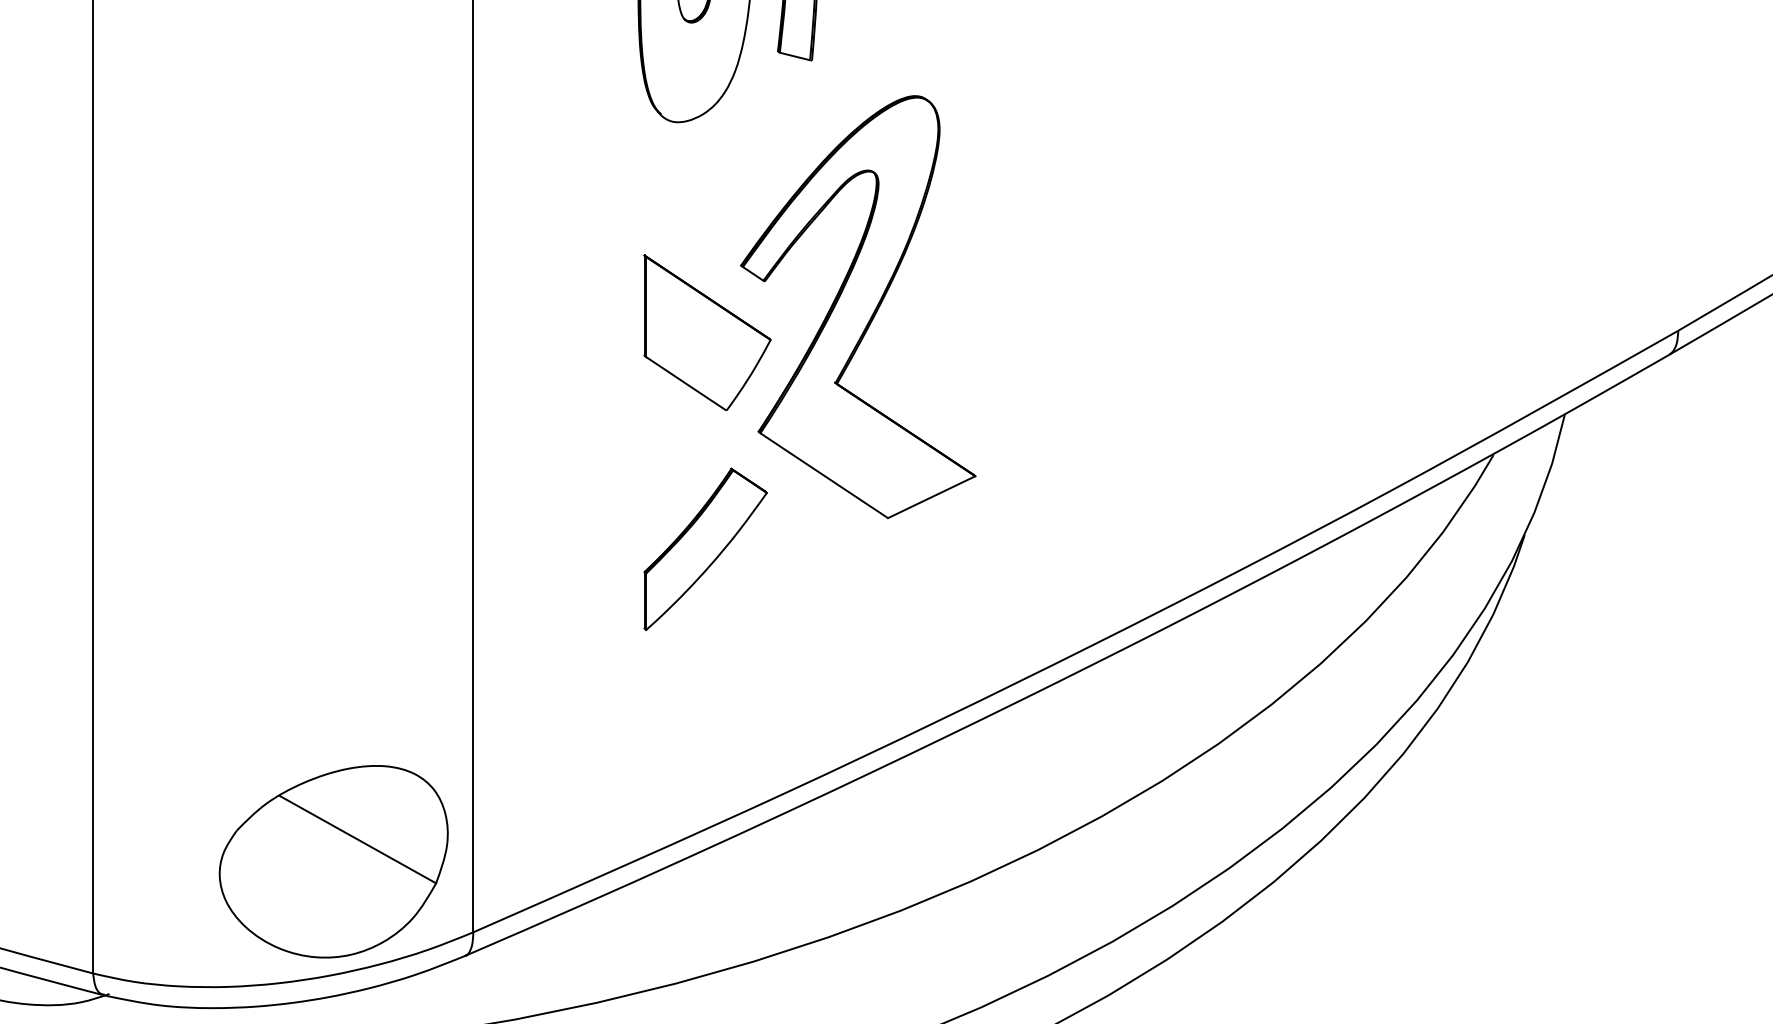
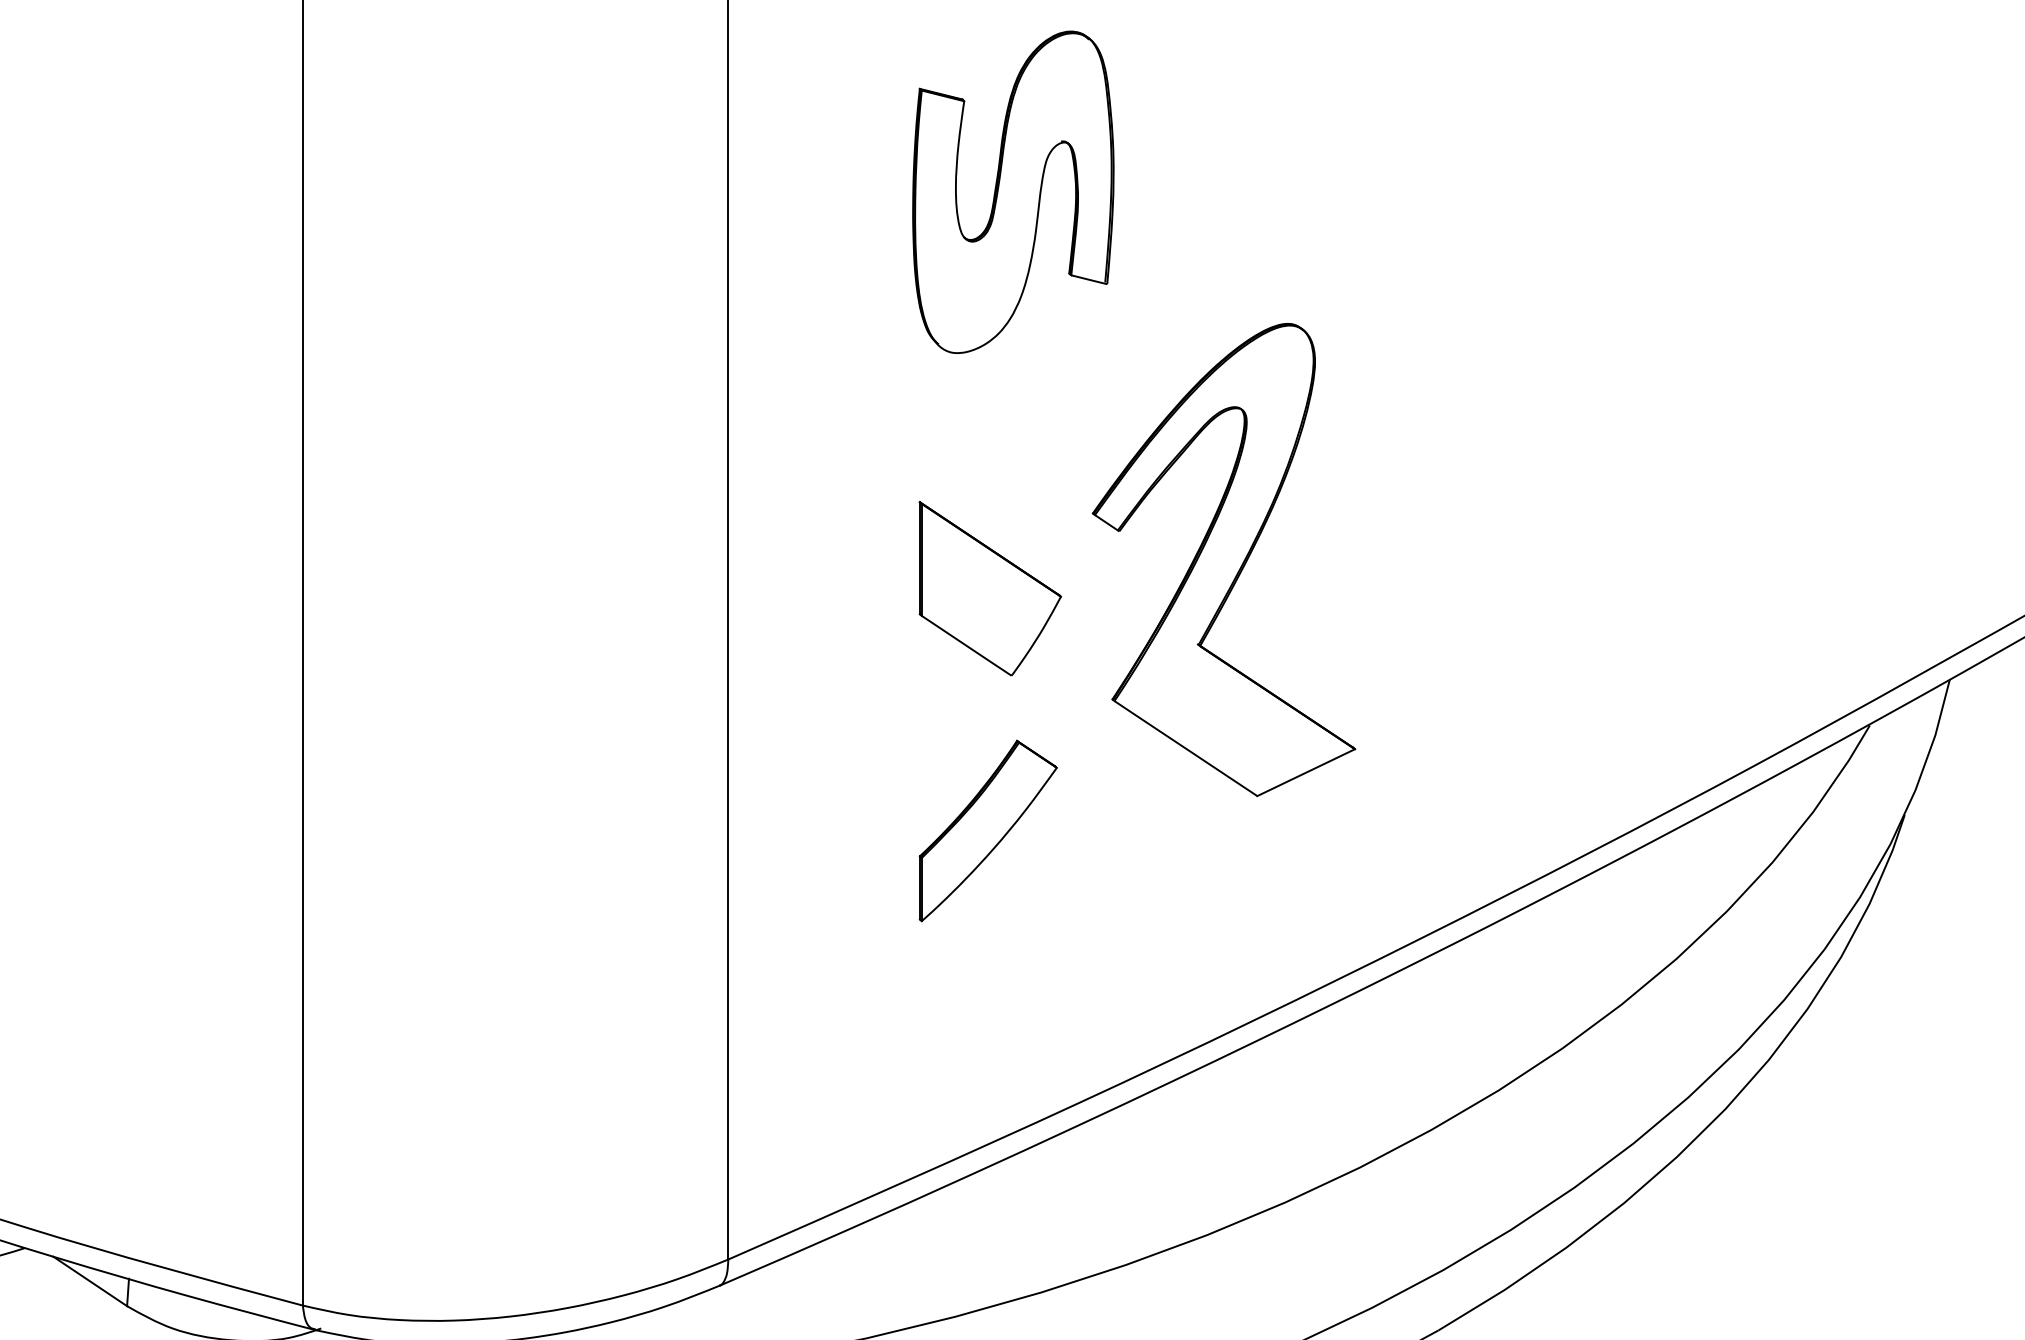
part: (857, 306) -> (1223, 559), moved
part: (333, 861) -> (571, 1180), removed

